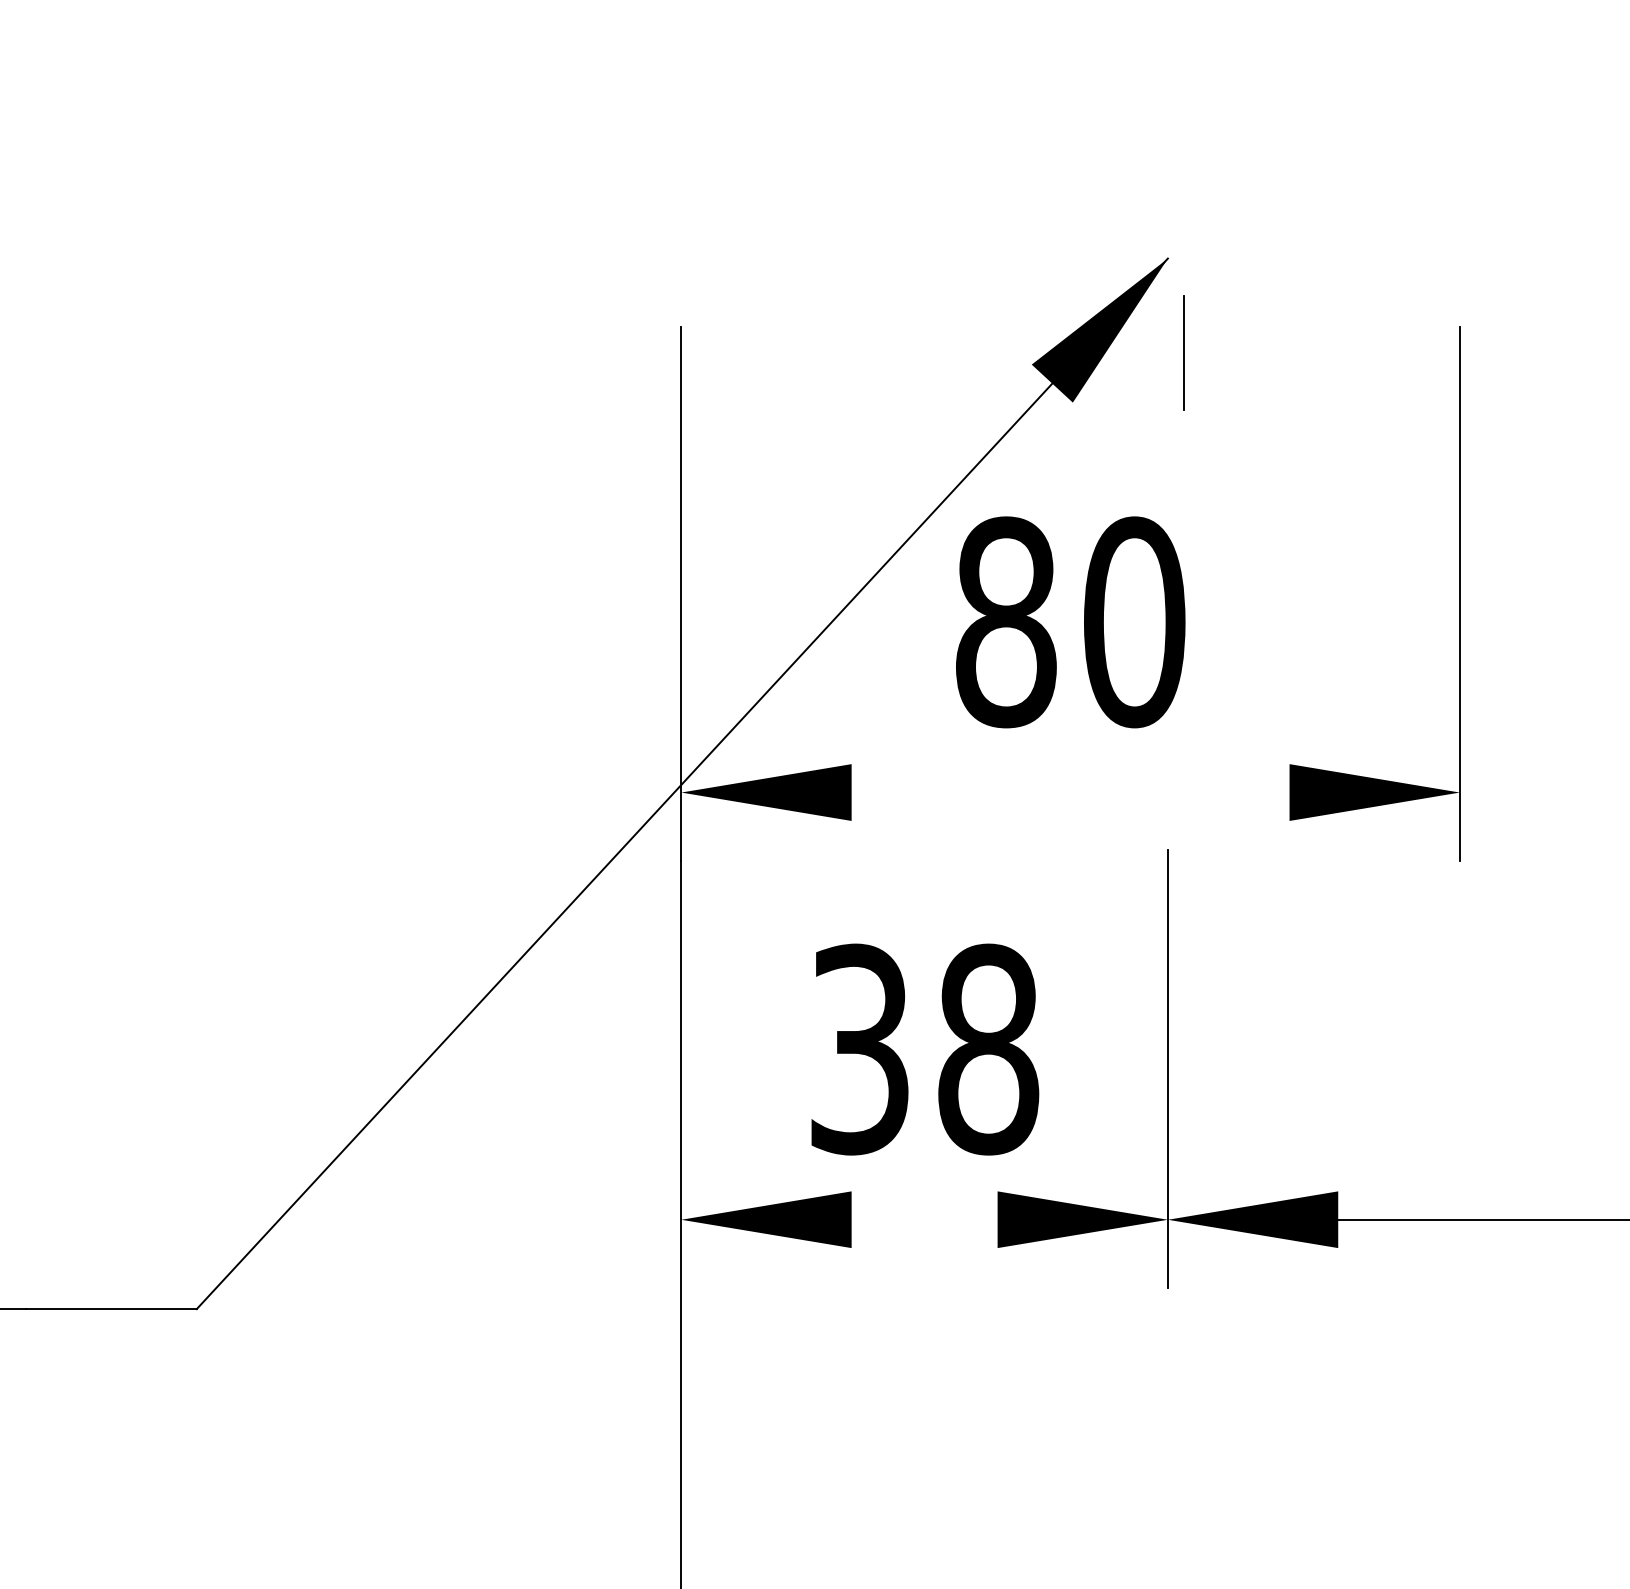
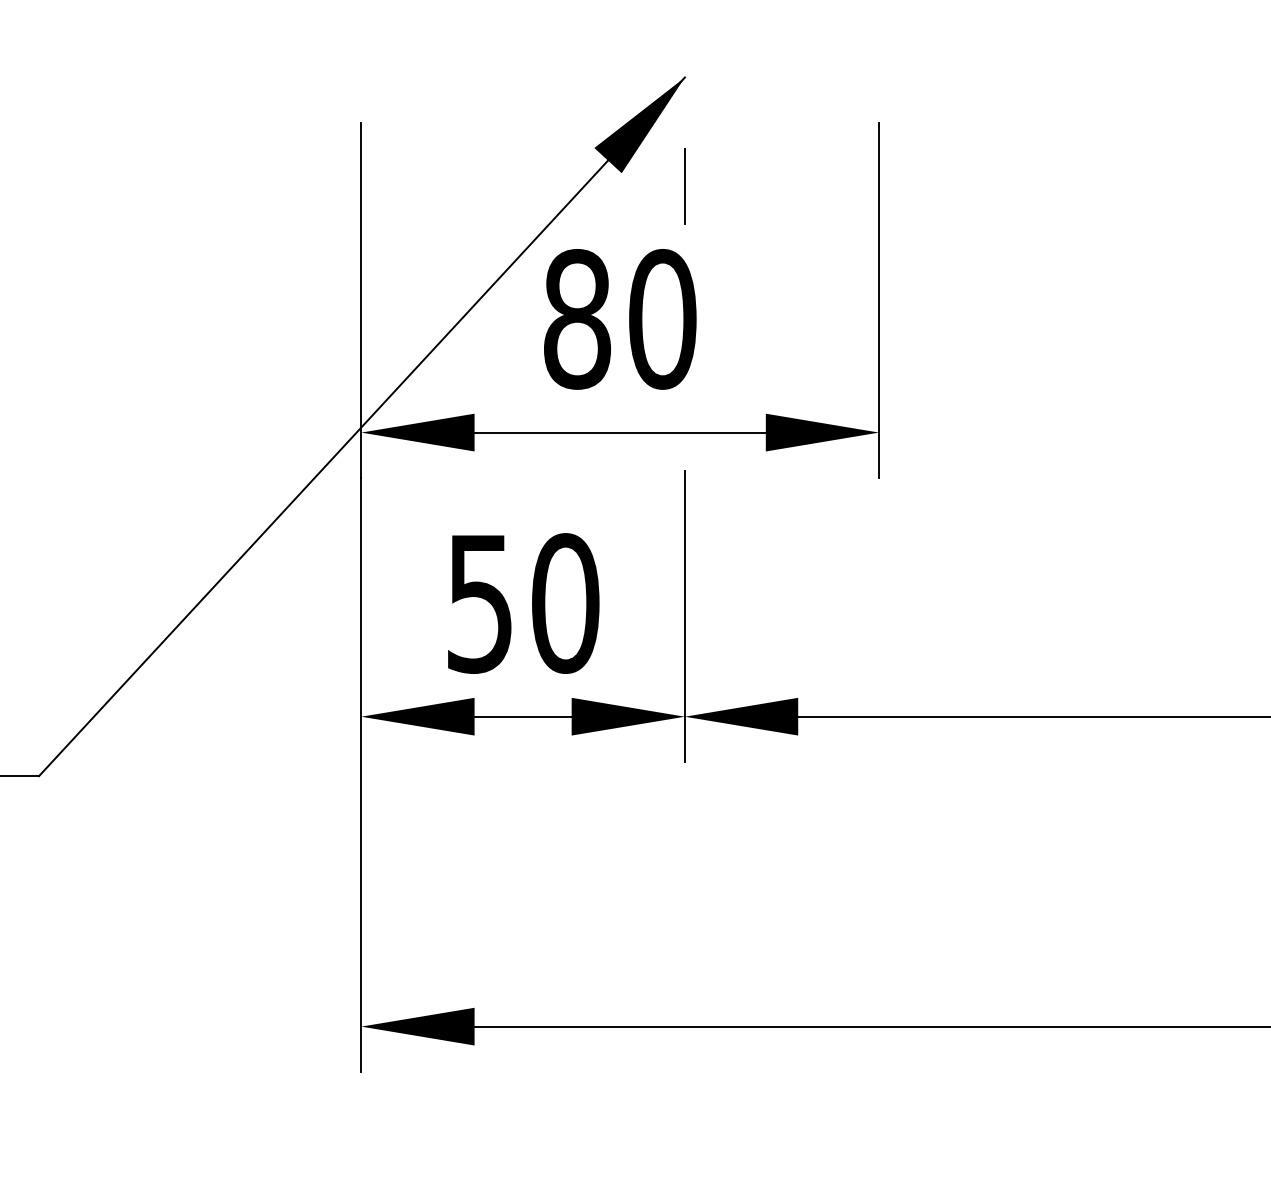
line: (1183, 353) -> (684, 186), moved
line: (1069, 792) -> (619, 432), added
text: (925, 1049) -> (523, 603), 38 -> 50
line: (923, 1219) -> (522, 716), added

